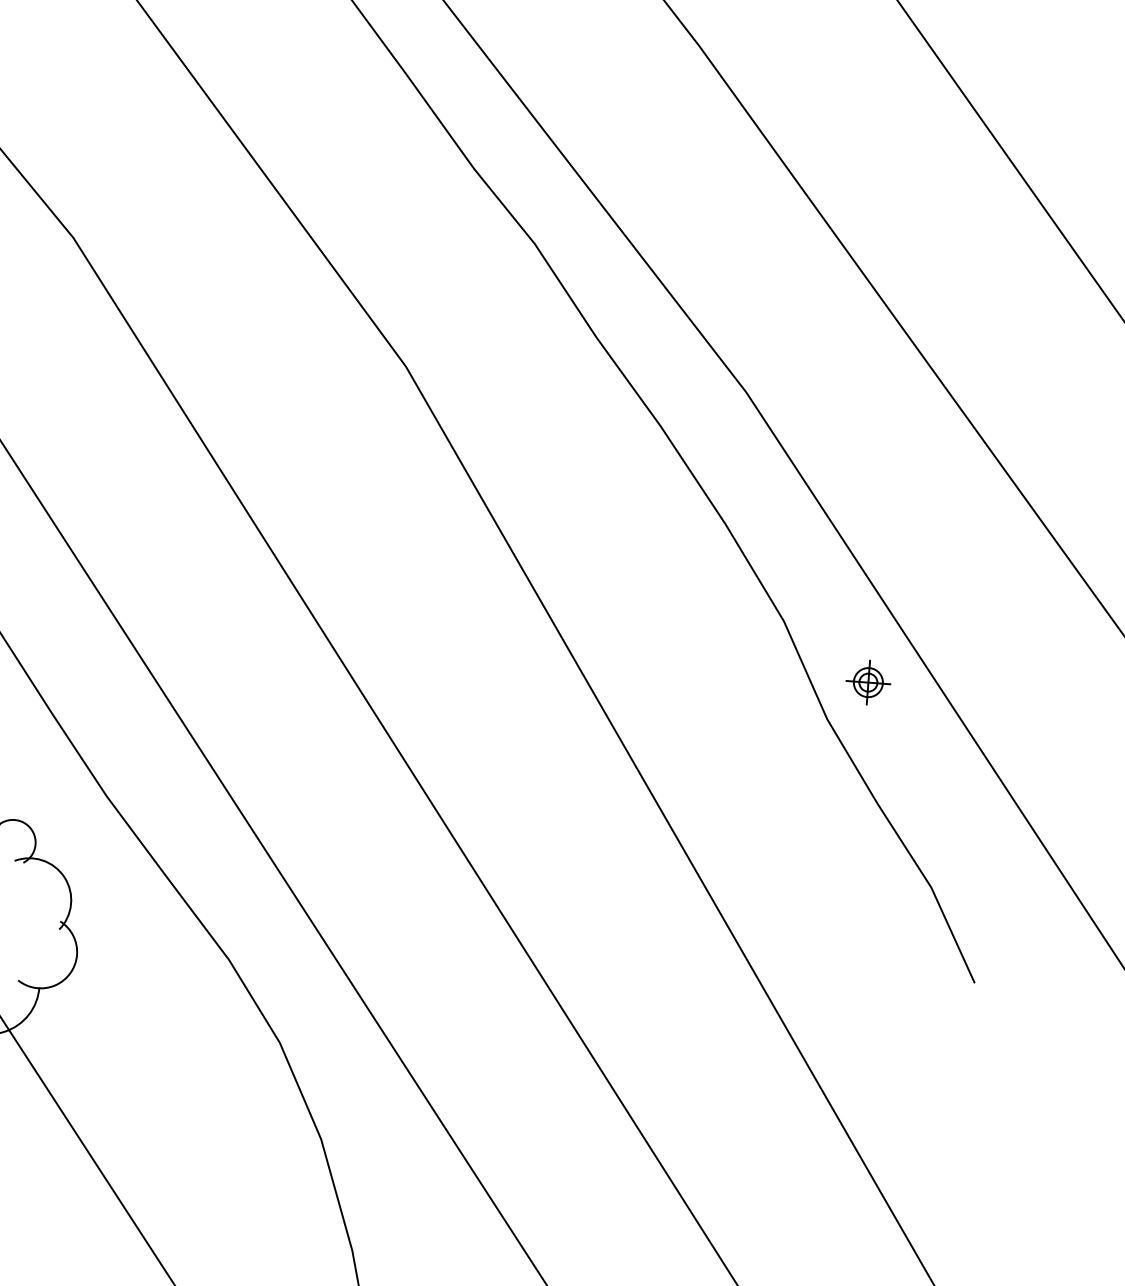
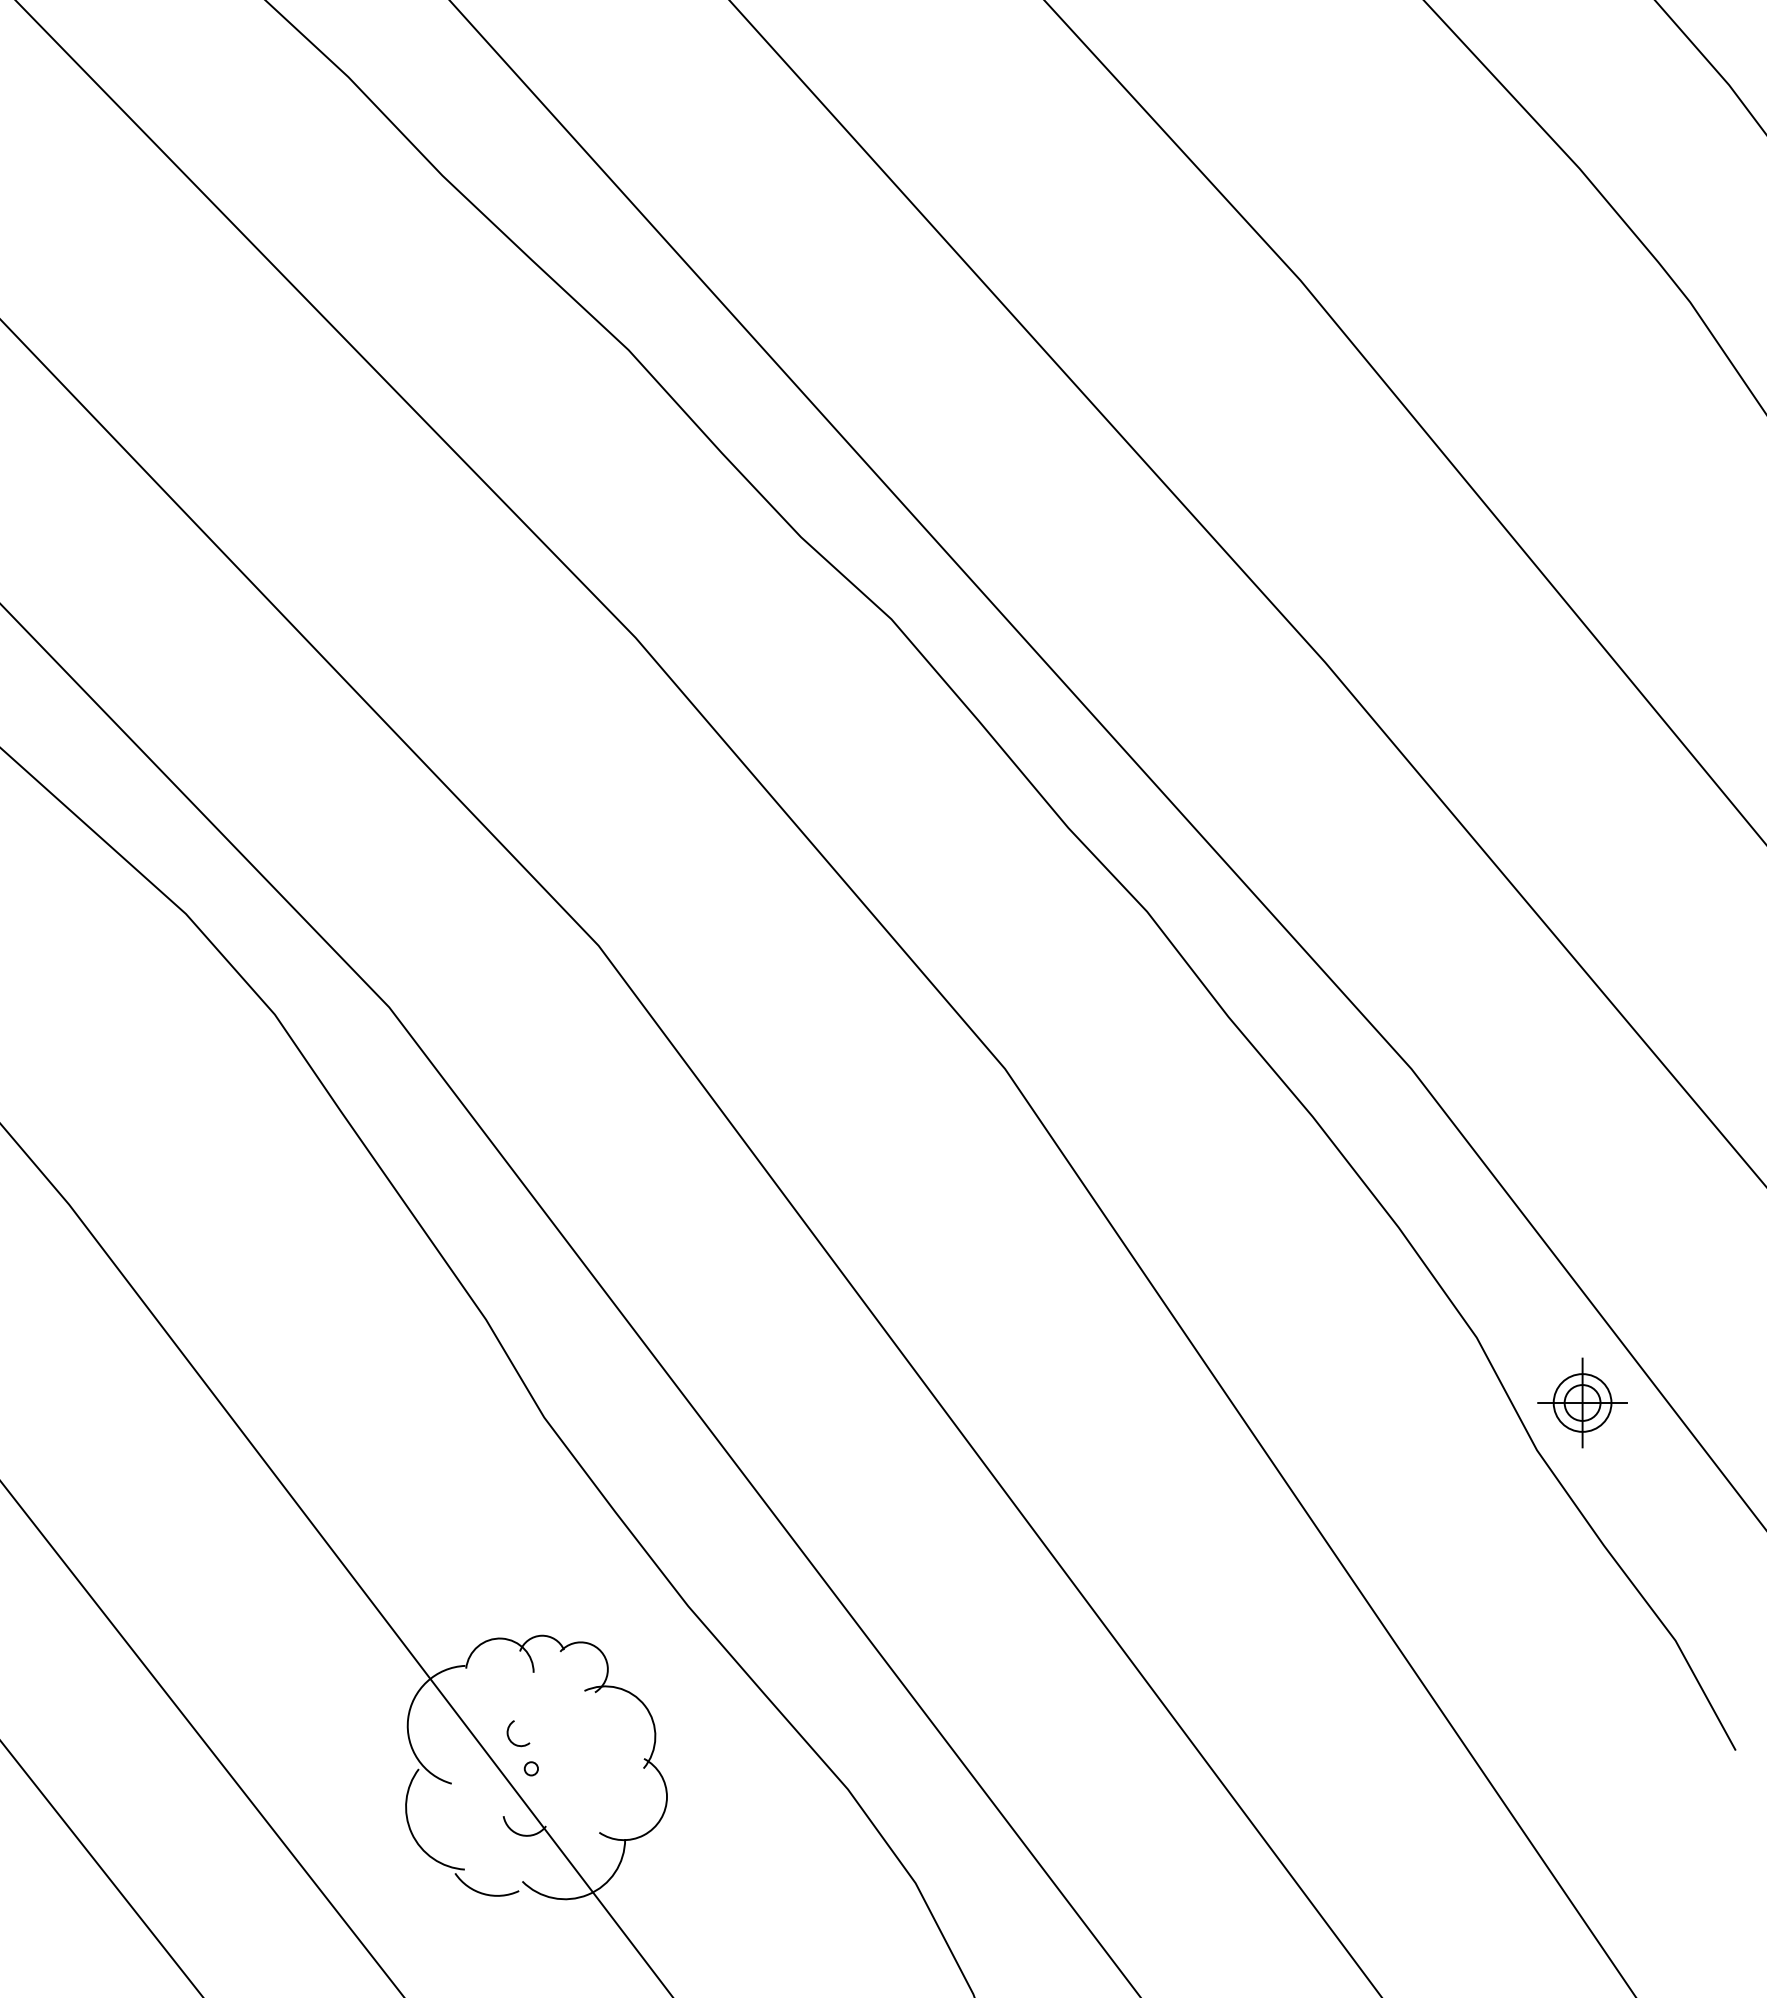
part: (868, 682) -> (1582, 1402), size x1.67

